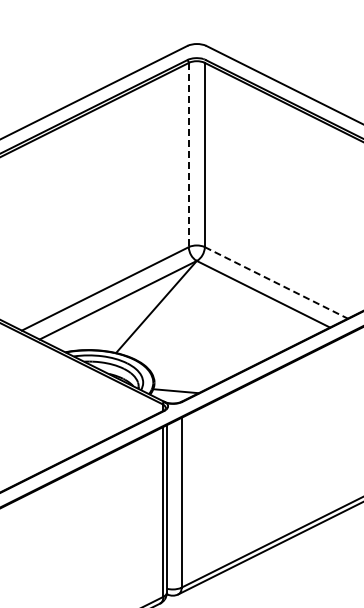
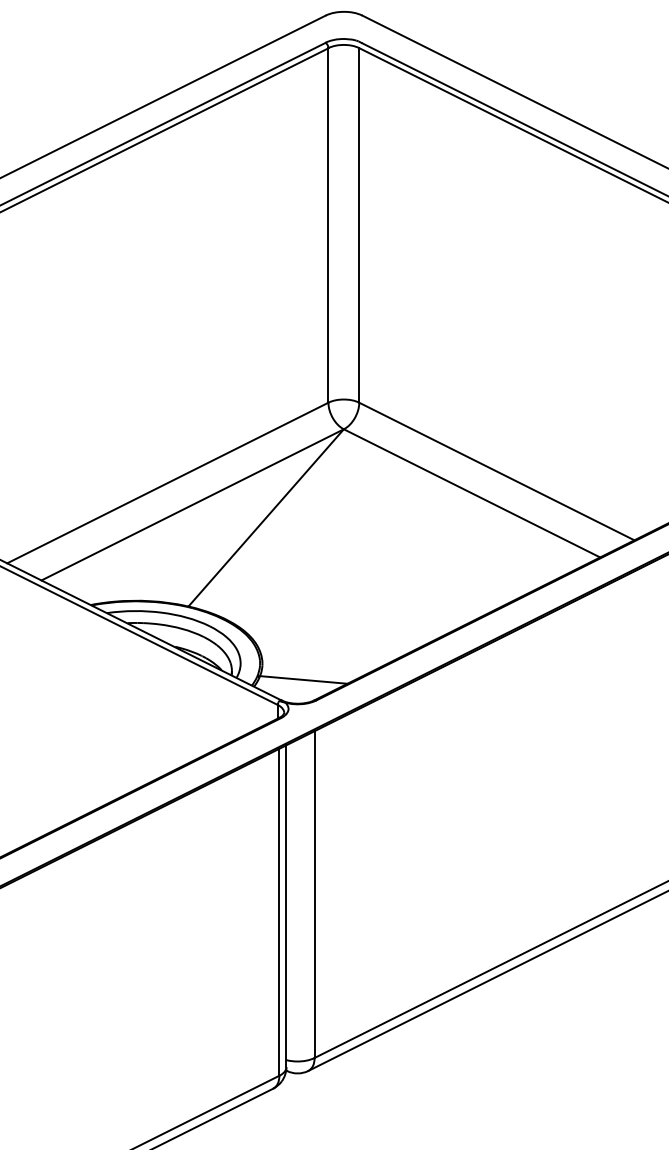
line: (188, 155) -> (327, 226), dashed -> solid
line: (276, 282) -> (497, 470), dashed -> solid

